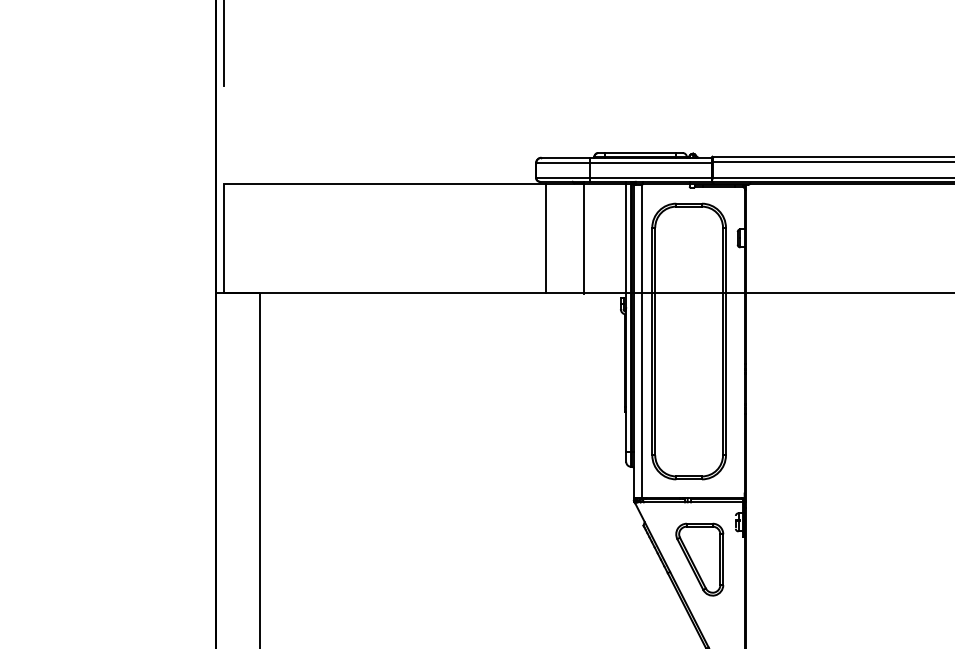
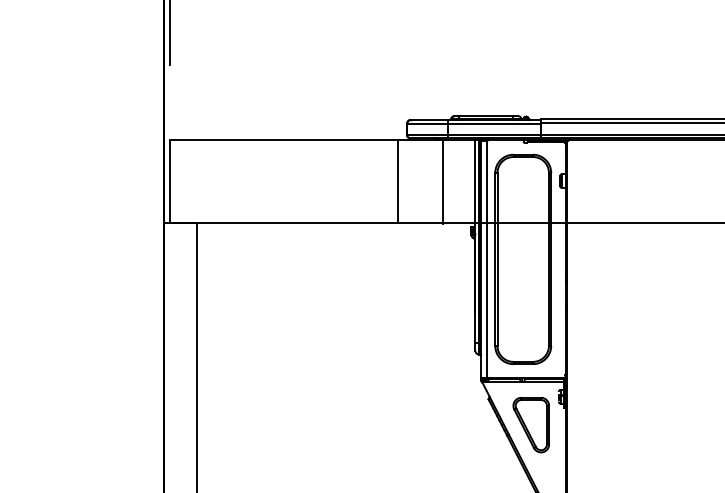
line: (545, 238) -> (398, 181), moved

